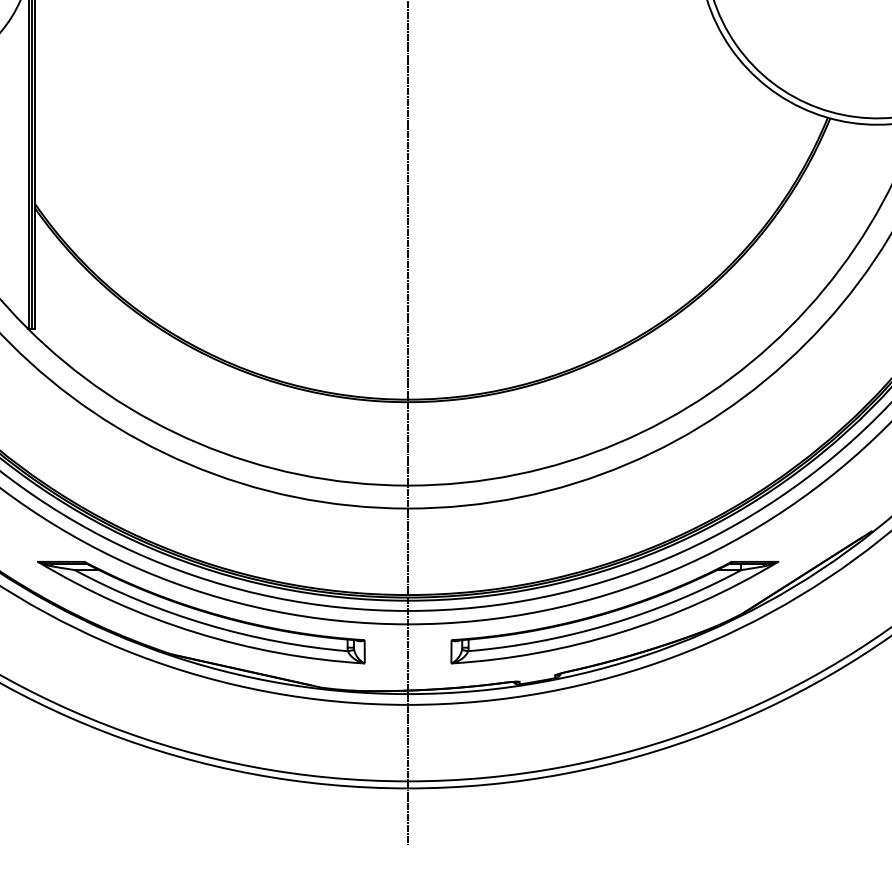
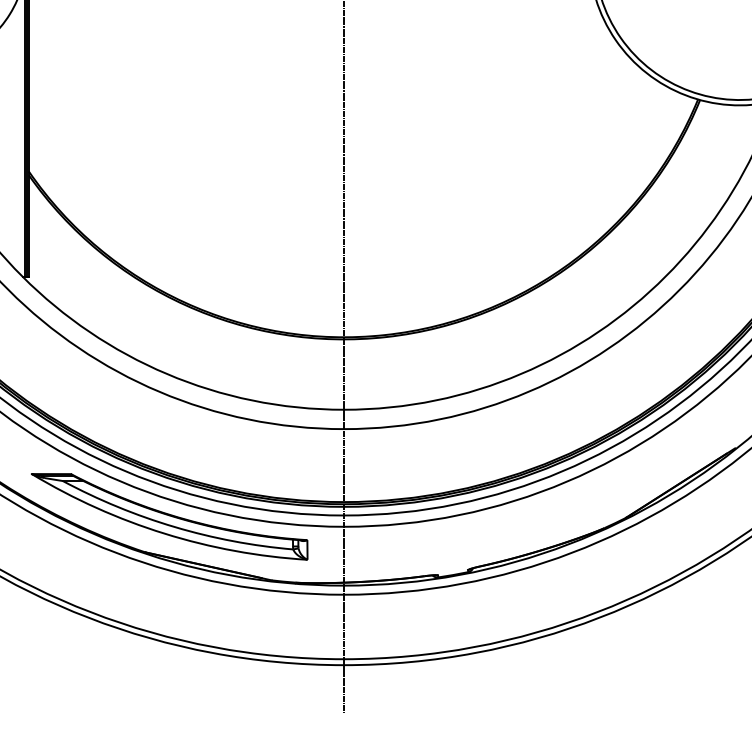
part: (614, 612) -> (518, 516), removed

